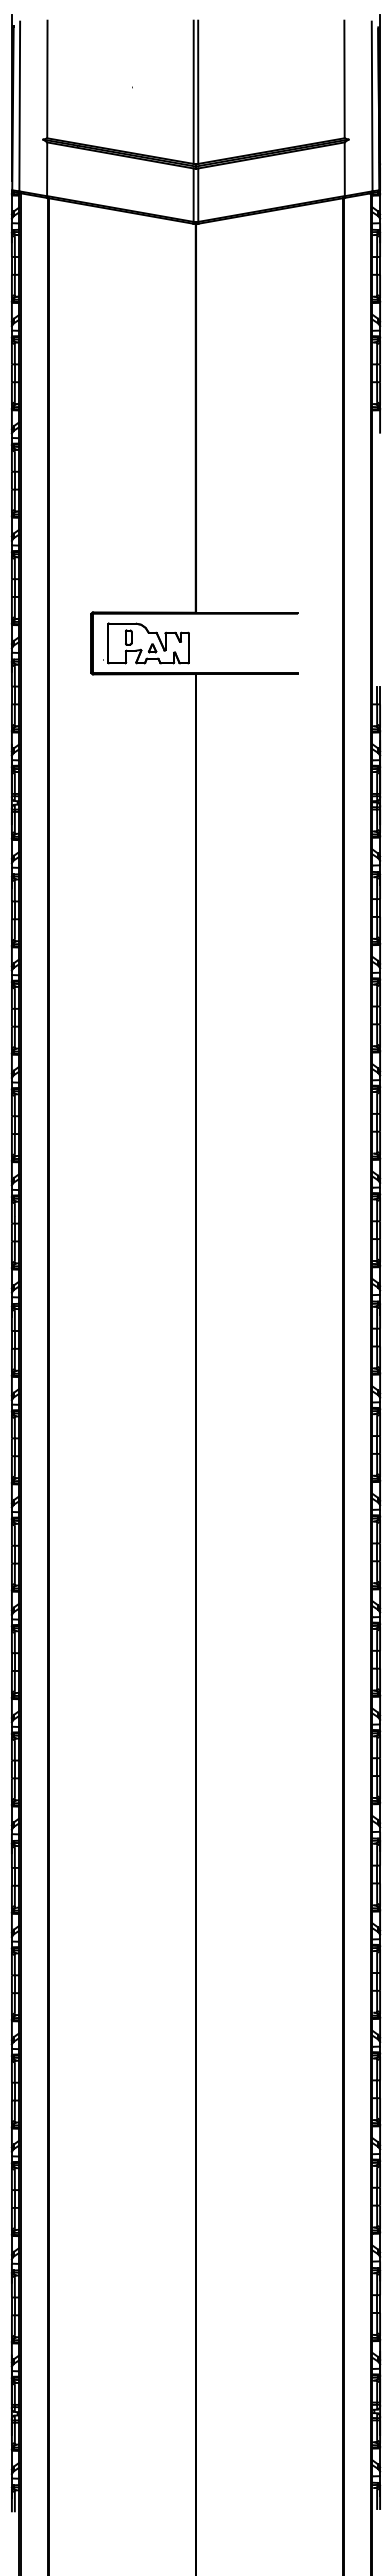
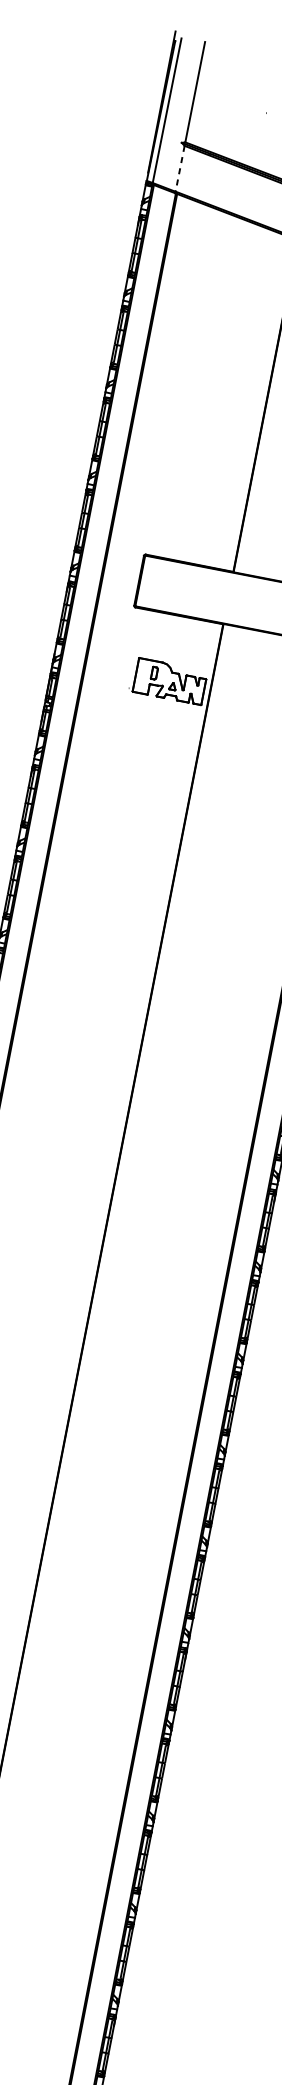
line: (47, 169) -> (180, 169), solid -> dashed
part: (146, 643) -> (168, 681), moved

